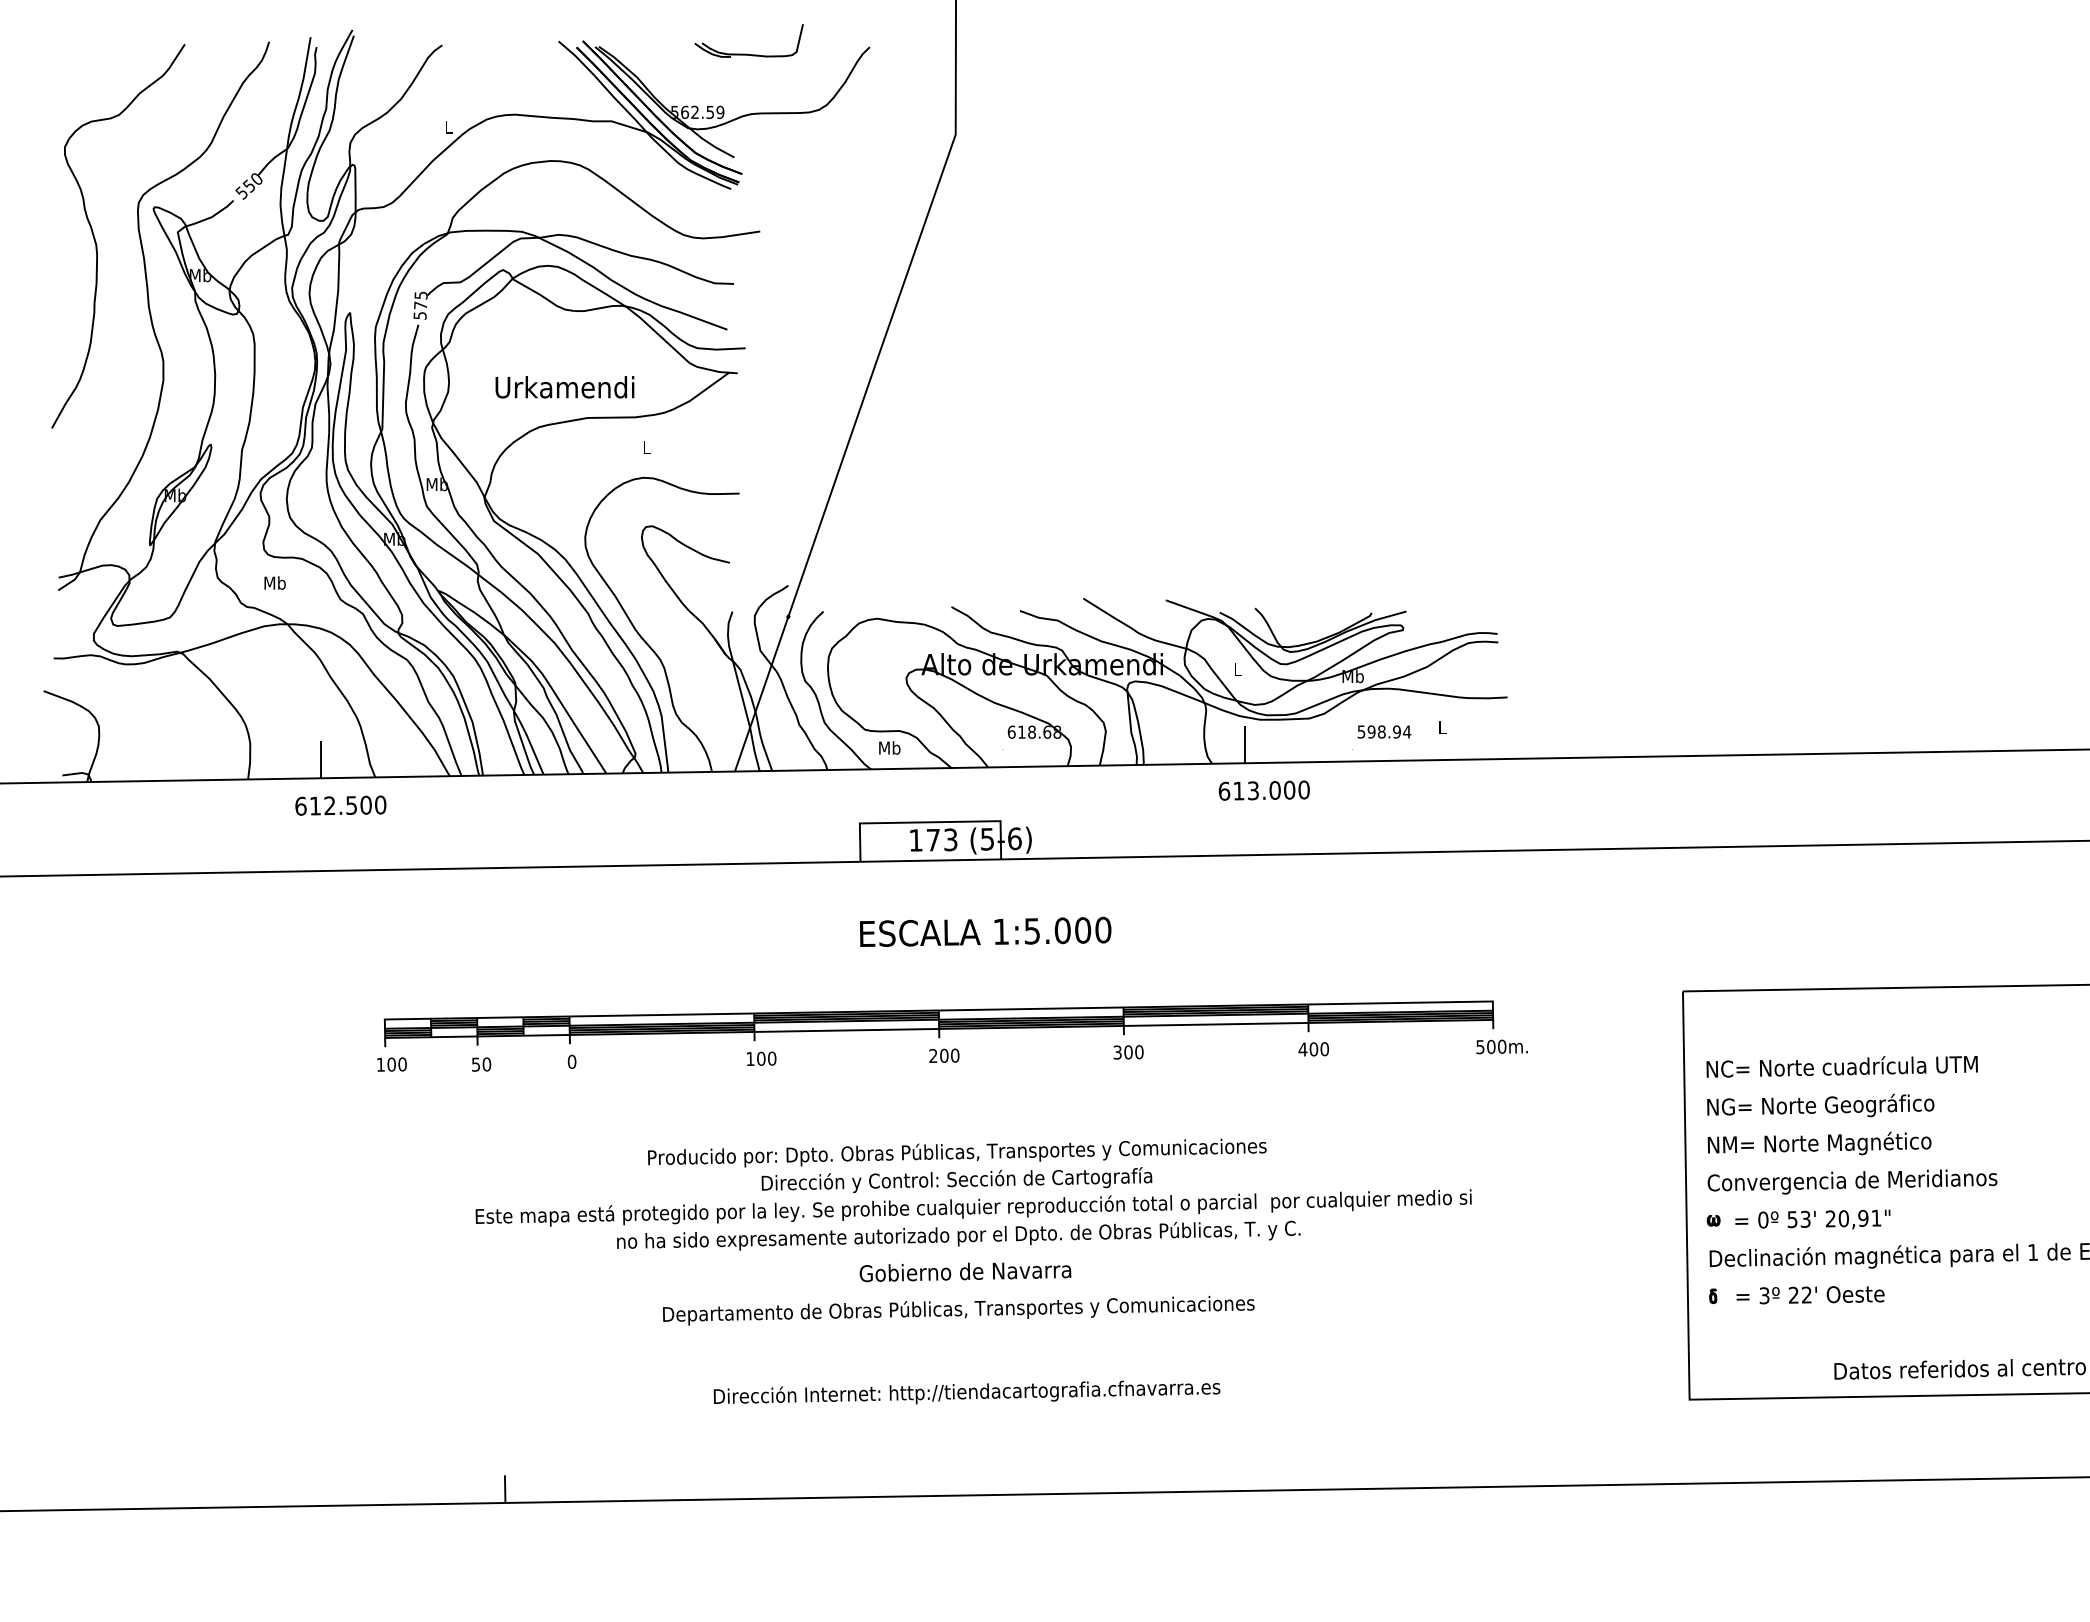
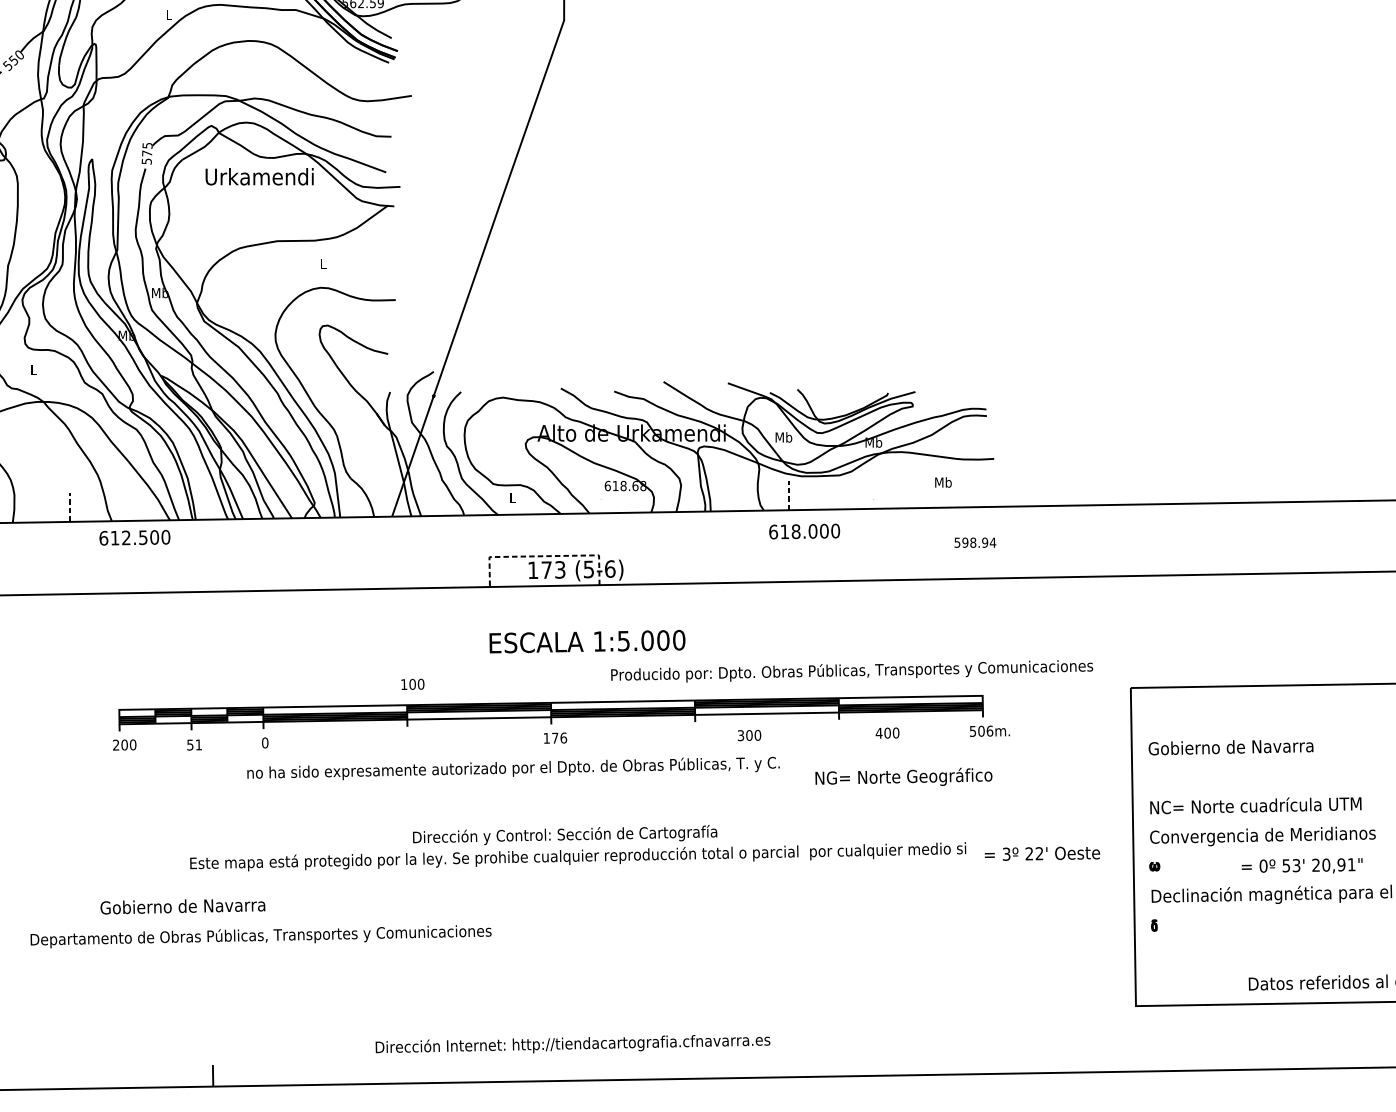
text: (564, 387) -> (259, 176), moved
text: (274, 582) -> (33, 369), Mb -> L
text: (1237, 669) -> (783, 437), L -> Mb
text: (1442, 727) -> (943, 482), L -> Mb
text: (1384, 731) -> (975, 542), moved
line: (1244, 744) -> (789, 495), solid -> dashed
text: (889, 747) -> (512, 497), Mb -> L
line: (321, 759) -> (69, 507), solid -> dashed
text: (1253, 790) -> (796, 531), 613.000 -> 618.000
text: (340, 805) -> (134, 537), moved
line: (929, 822) -> (543, 556), solid -> dashed
text: (1502, 1046) -> (990, 730), 500m. -> 506m.
text: (1313, 1049) -> (887, 733), moved
text: (1128, 1052) -> (749, 735), moved
text: (944, 1055) -> (555, 737), 200 -> 176
text: (761, 1058) -> (412, 684), moved
text: (380, 1064) -> (115, 744), 100 -> 200
text: (486, 1064) -> (198, 744), 50 -> 51
text: (1841, 1066) -> (1254, 746), NC= Norte cuadrícula UTM -> Gobierno de Navarra
text: (1820, 1105) -> (903, 776), moved
text: (1850, 1143) -> (1261, 806), NM= Norte Magnético -> NC= Norte cuadrícula UTM
text: (957, 1152) -> (852, 670), moved
text: (1812, 1219) -> (1301, 865), moved
text: (958, 1235) -> (513, 768), moved
text: (965, 1272) -> (182, 907), moved
text: (1810, 1295) -> (1042, 854), moved
text: (958, 1310) -> (260, 936), moved
text: (966, 1392) -> (572, 1044), moved

